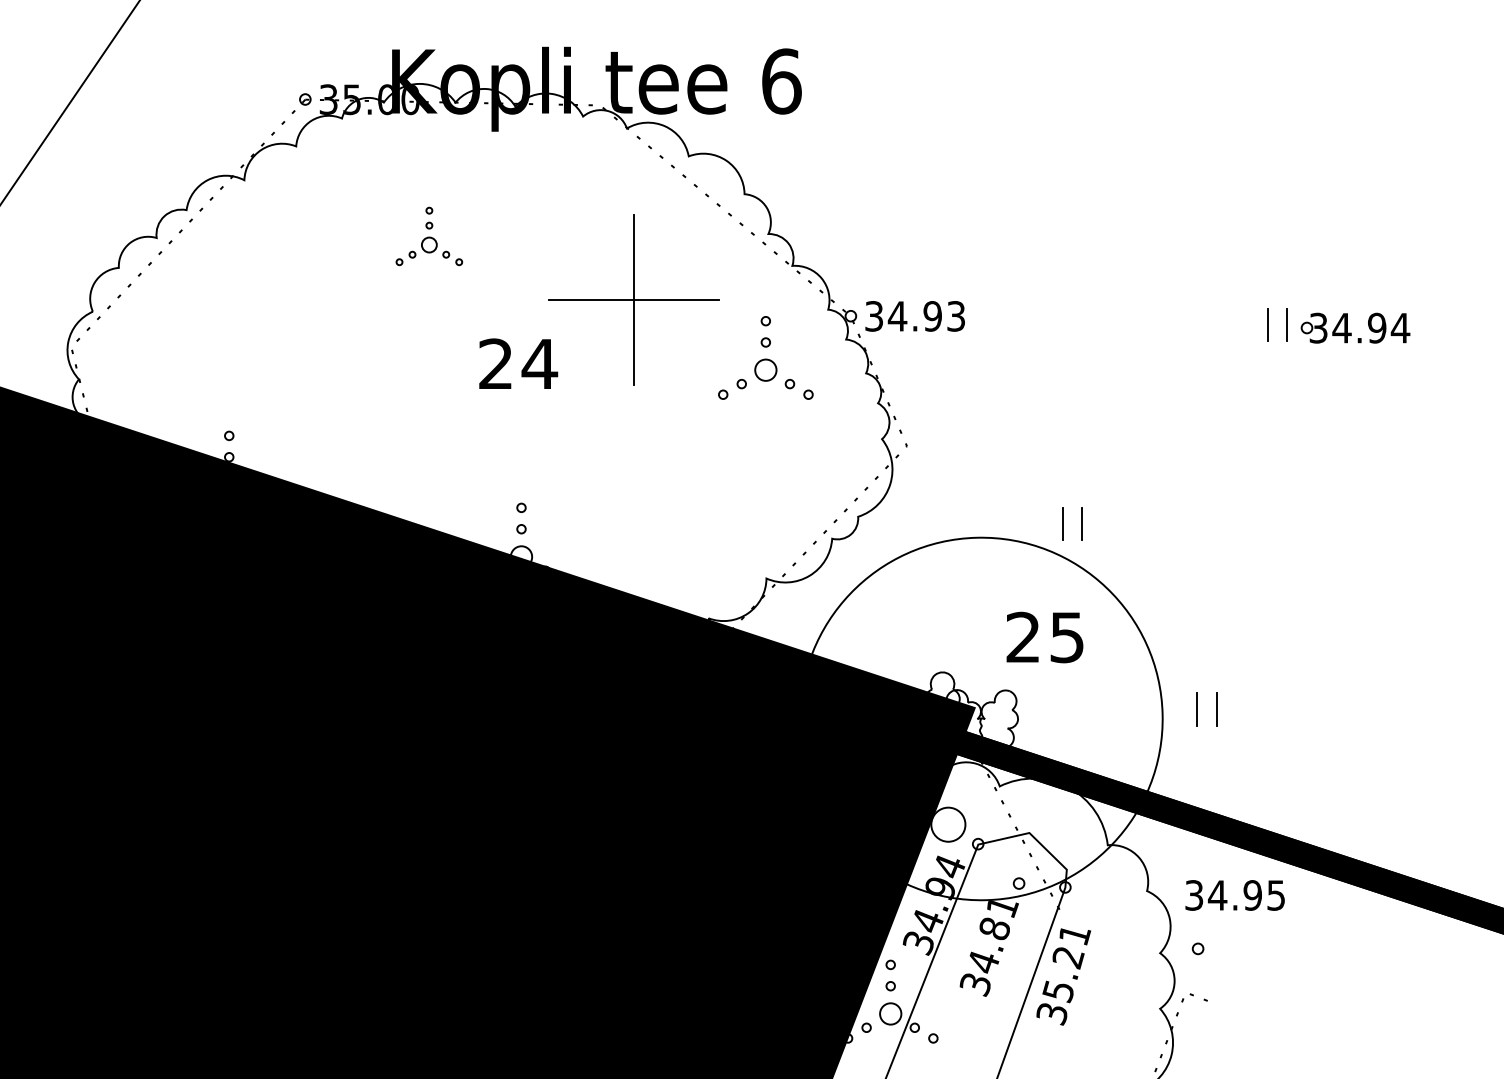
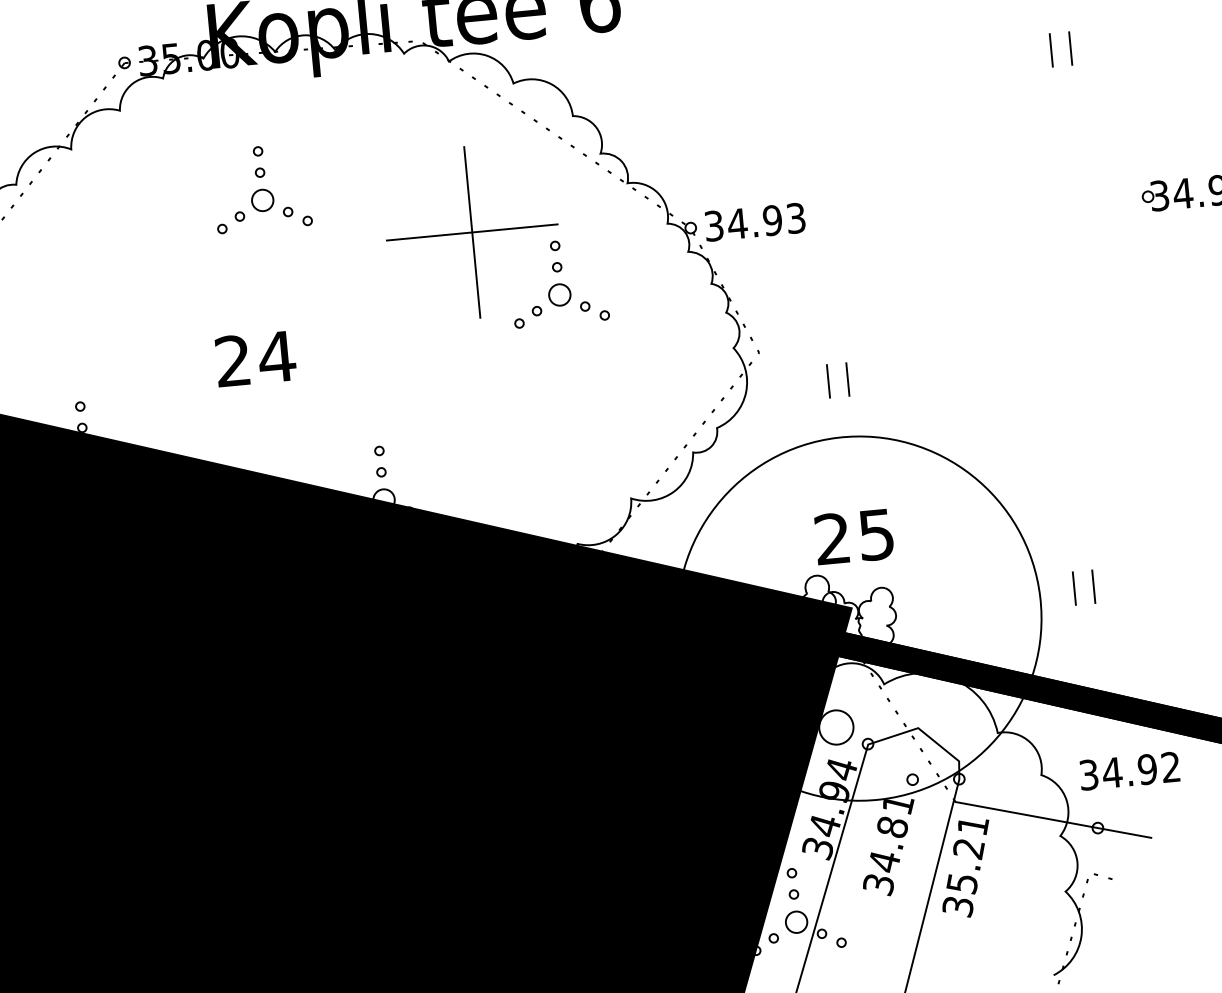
part: (429, 236) -> (261, 188), size x1.43
part: (1268, 324) -> (1051, 49), moved
part: (765, 357) -> (558, 282), moved
text: (518, 363) -> (255, 358), moved
part: (1063, 523) -> (828, 380), moved
text: (1044, 637) -> (853, 536), moved
text: (1275, 895) -> (1170, 767), 34.95 -> 34.92
line: (1154, 936) -> (1053, 819), added

